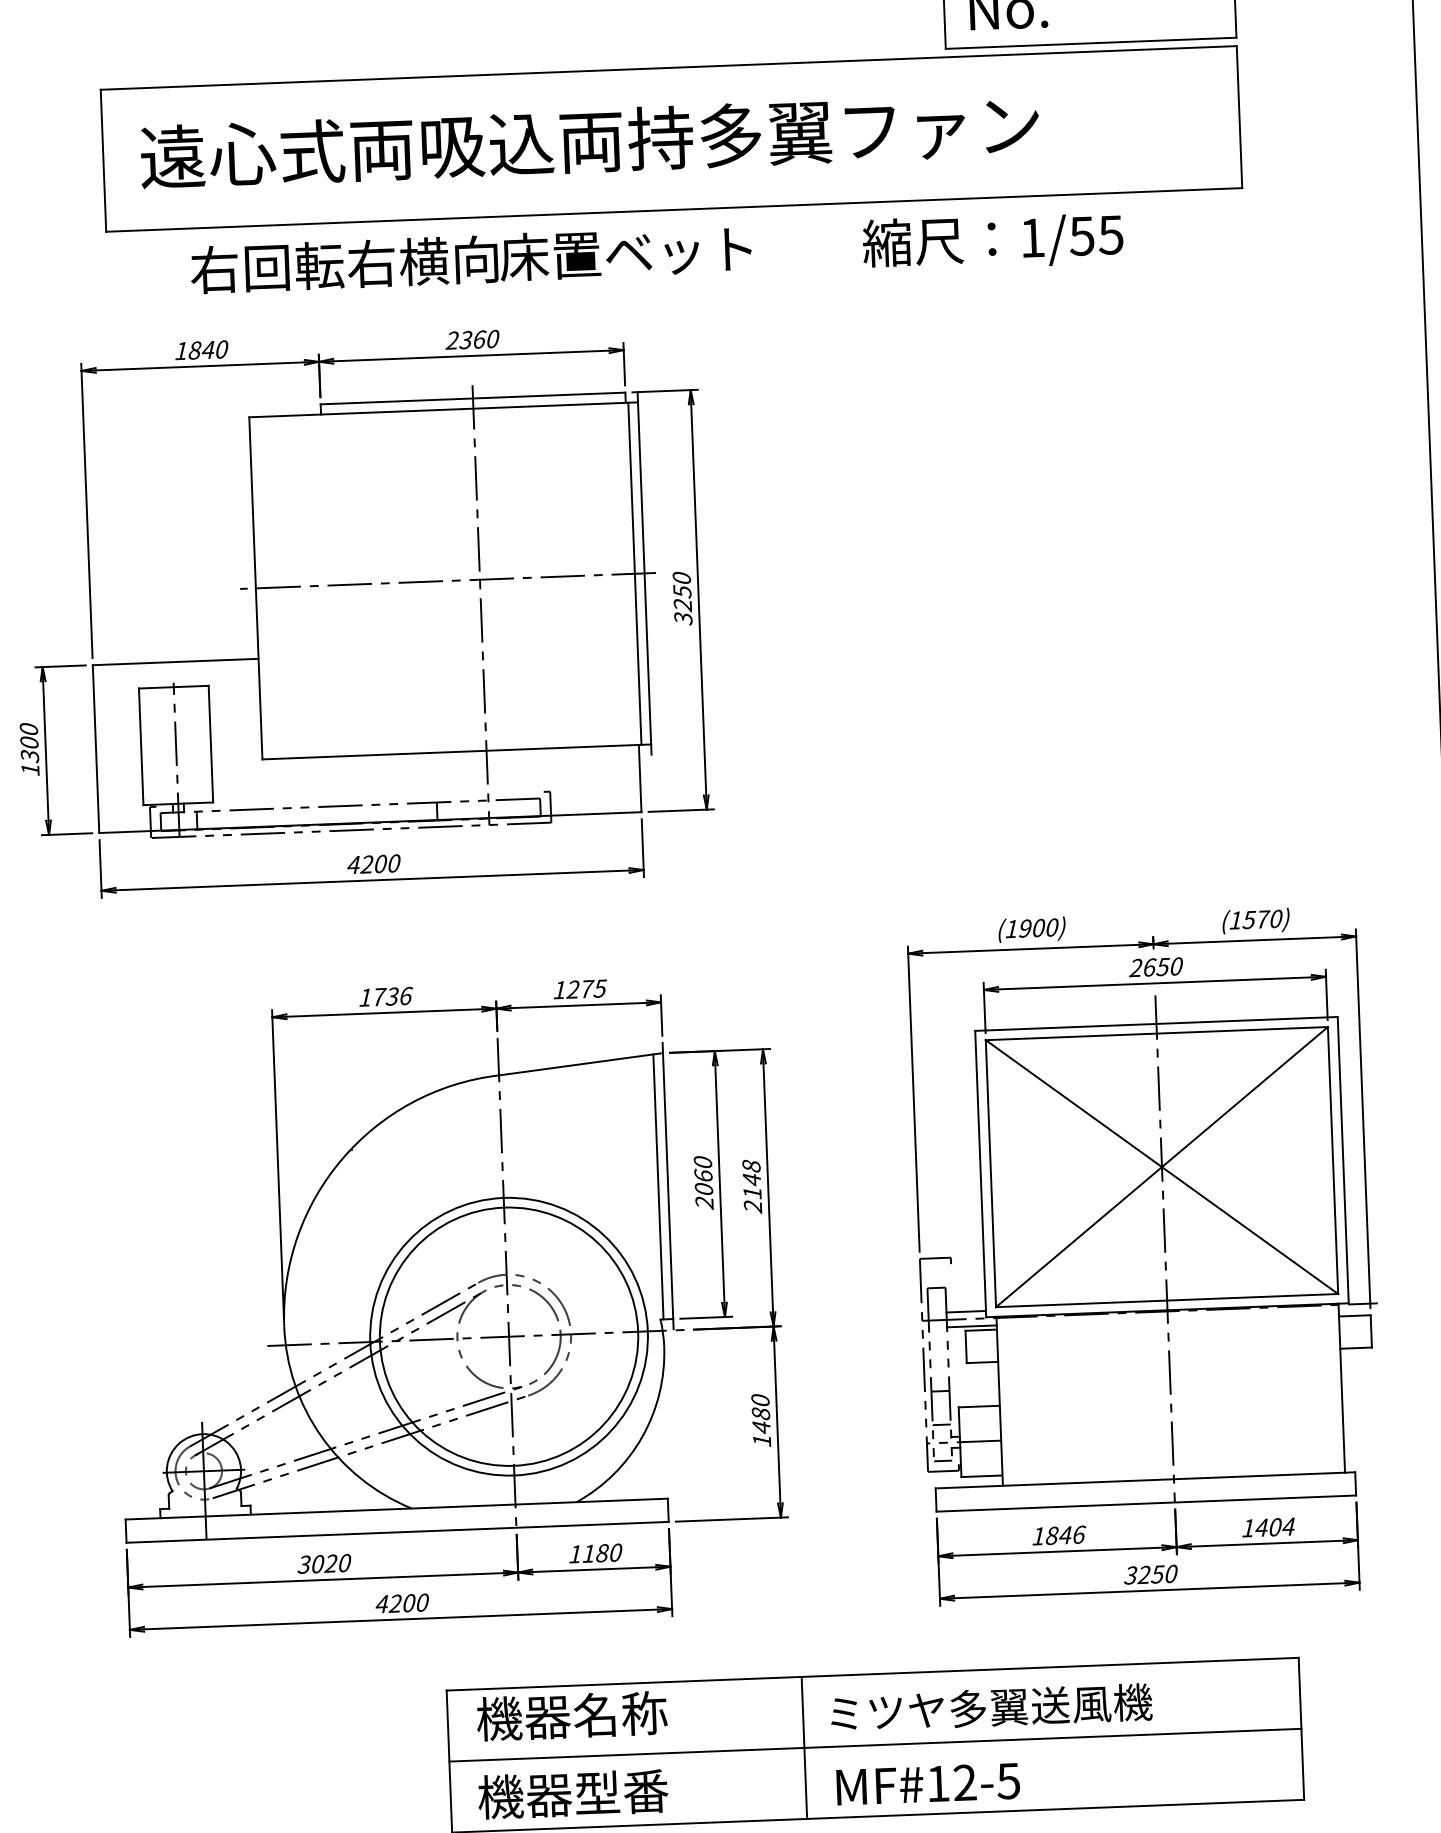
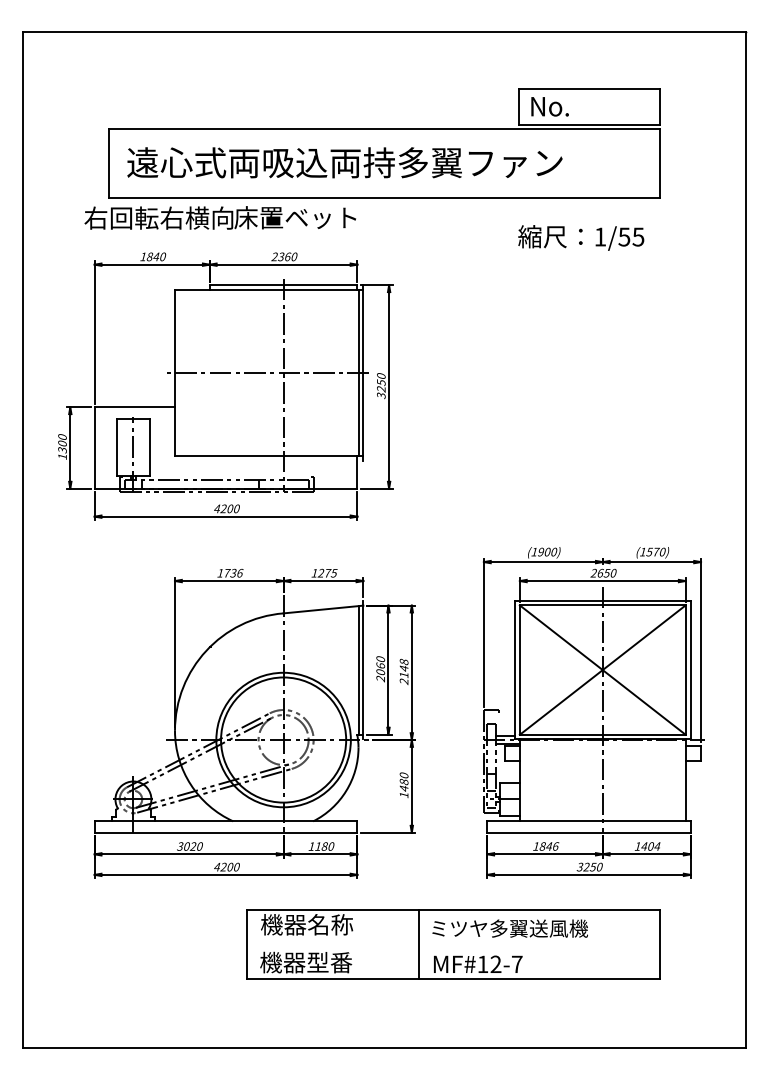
text: (993, 240) -> (581, 237), moved
text: (469, 258) -> (219, 217), moved
line: (873, 1745) -> (452, 944), removed
text: (1007, 1781) -> (516, 964), MF#12-5 -> MF#12-7

